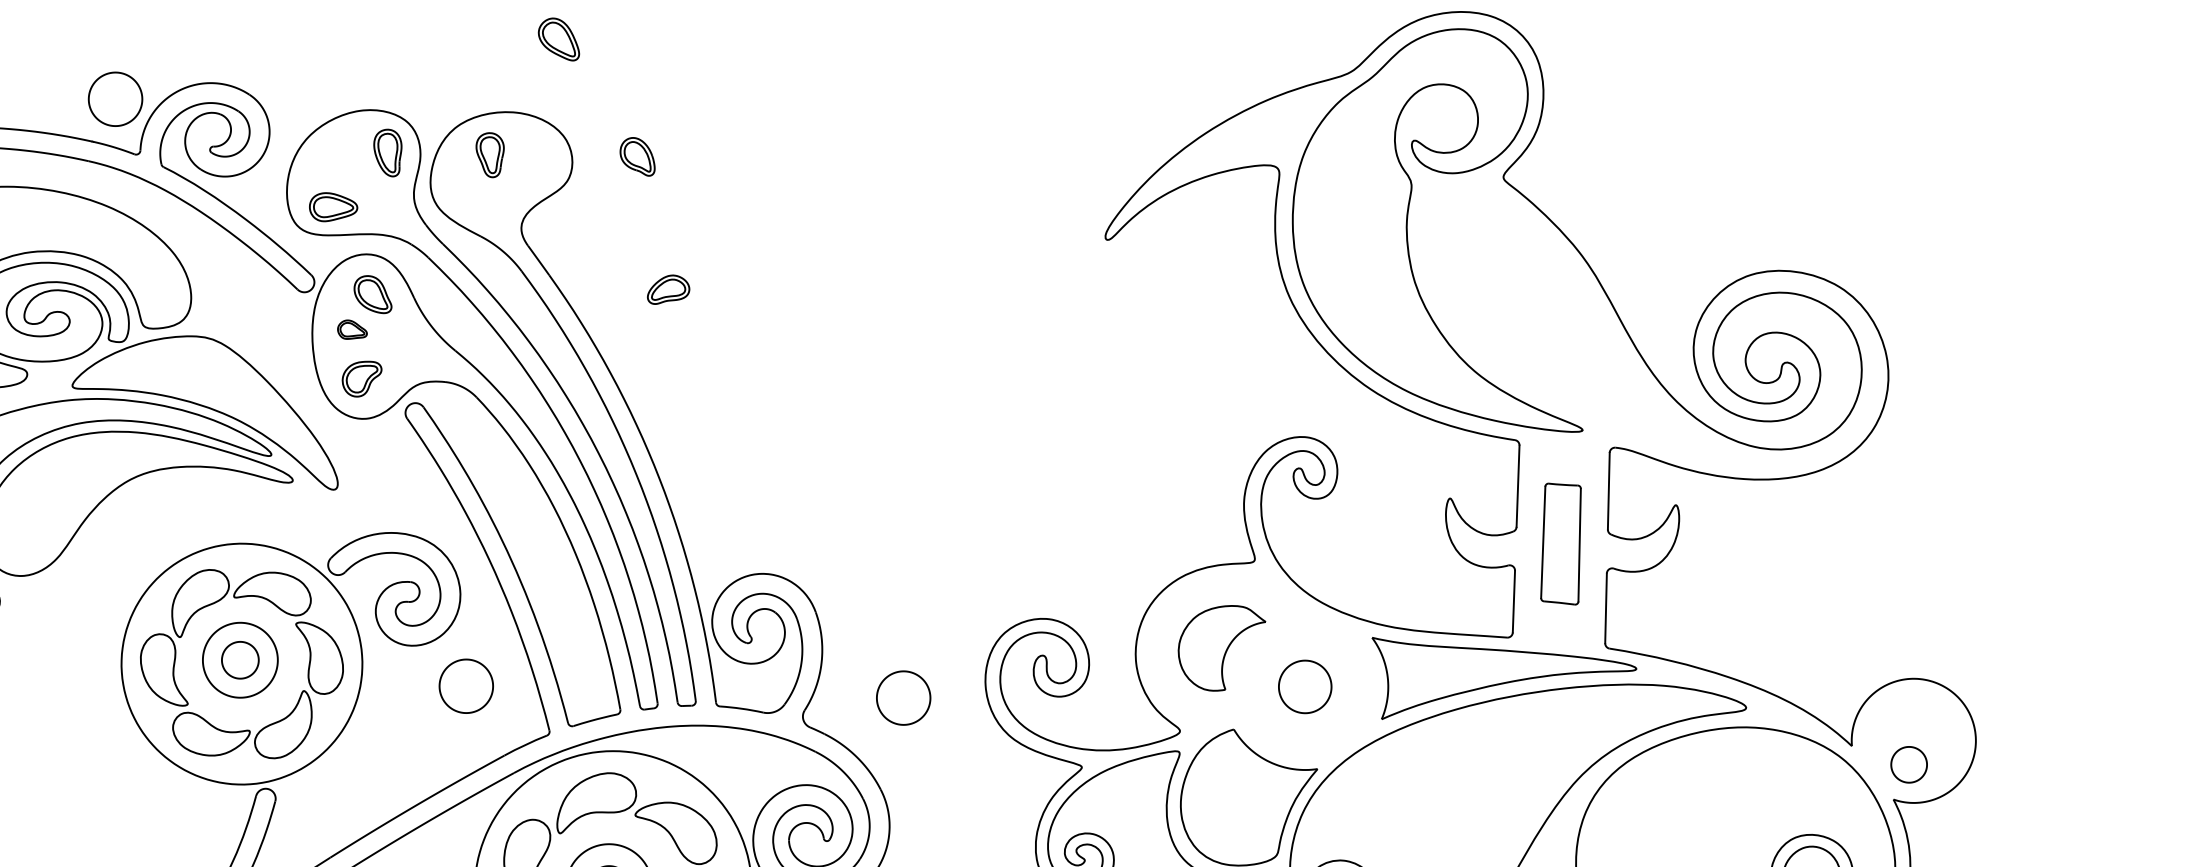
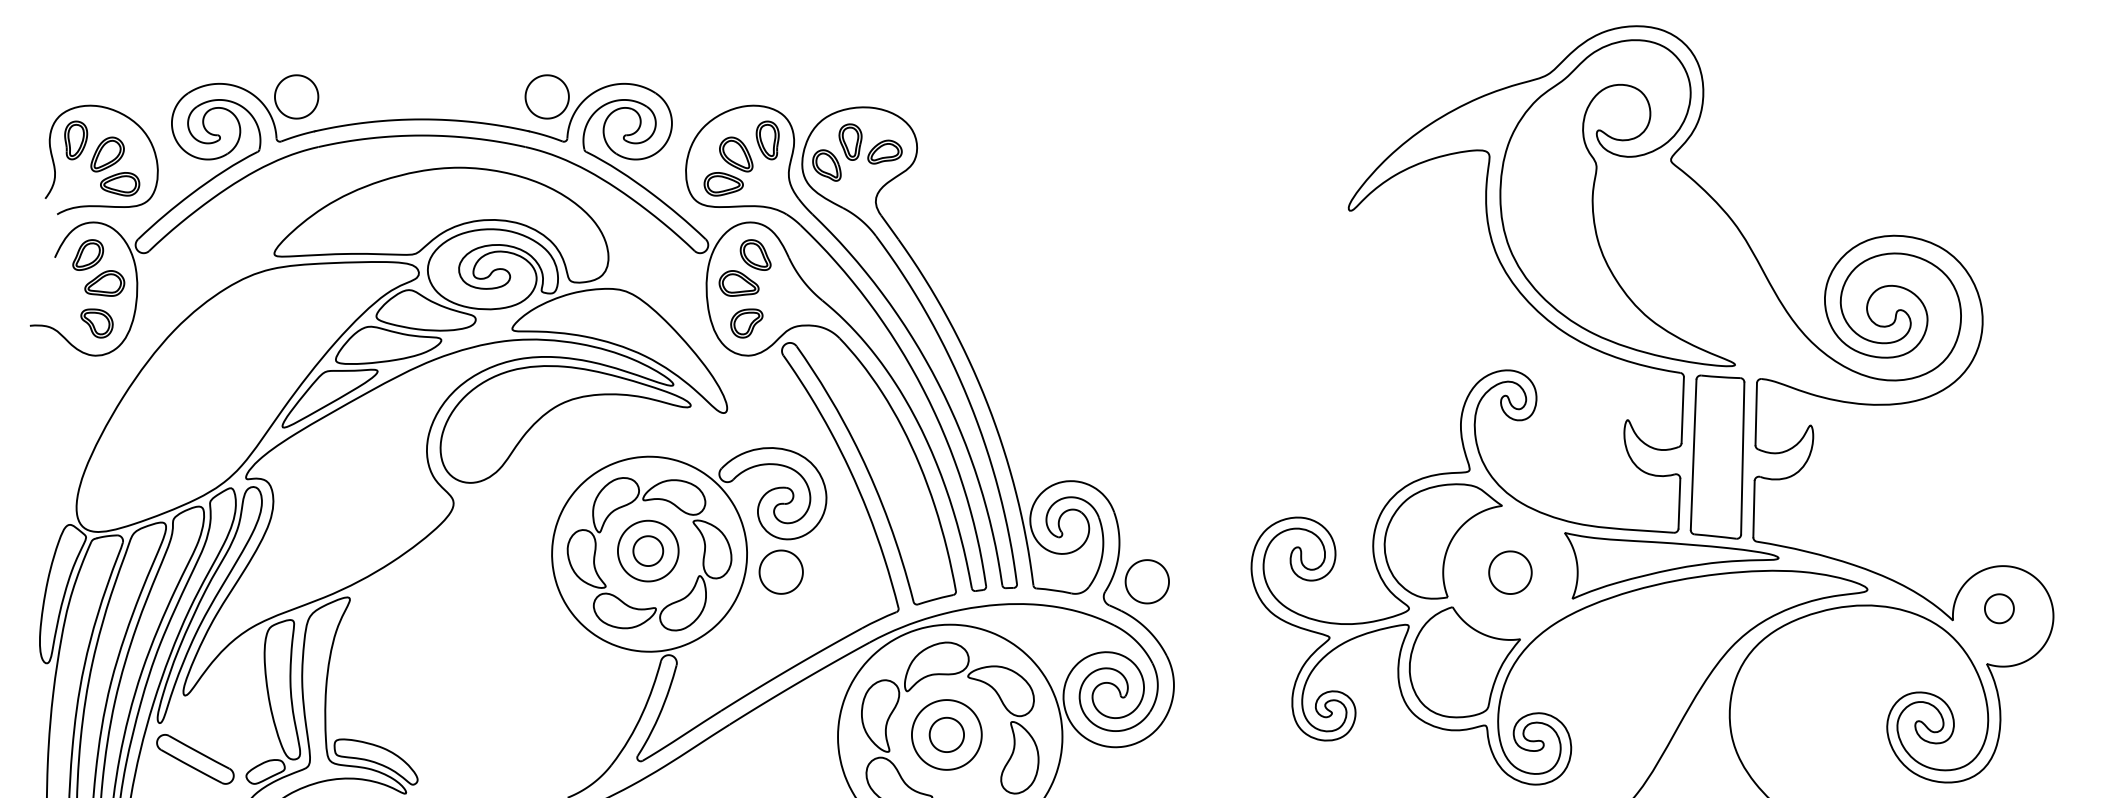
part: (559, 39) -> (736, 154), moved
part: (637, 156) -> (826, 165), moved
part: (667, 288) -> (884, 151), moved
part: (351, 329) -> (738, 283), size x1.67
part: (1560, 543) -> (1717, 456), size x1.67
part: (1221, 648) -> (1442, 541), size x1.67
part: (465, 685) -> (780, 571), moved
part: (902, 697) -> (1146, 581), moved
part: (1909, 764) -> (1999, 608), moved

